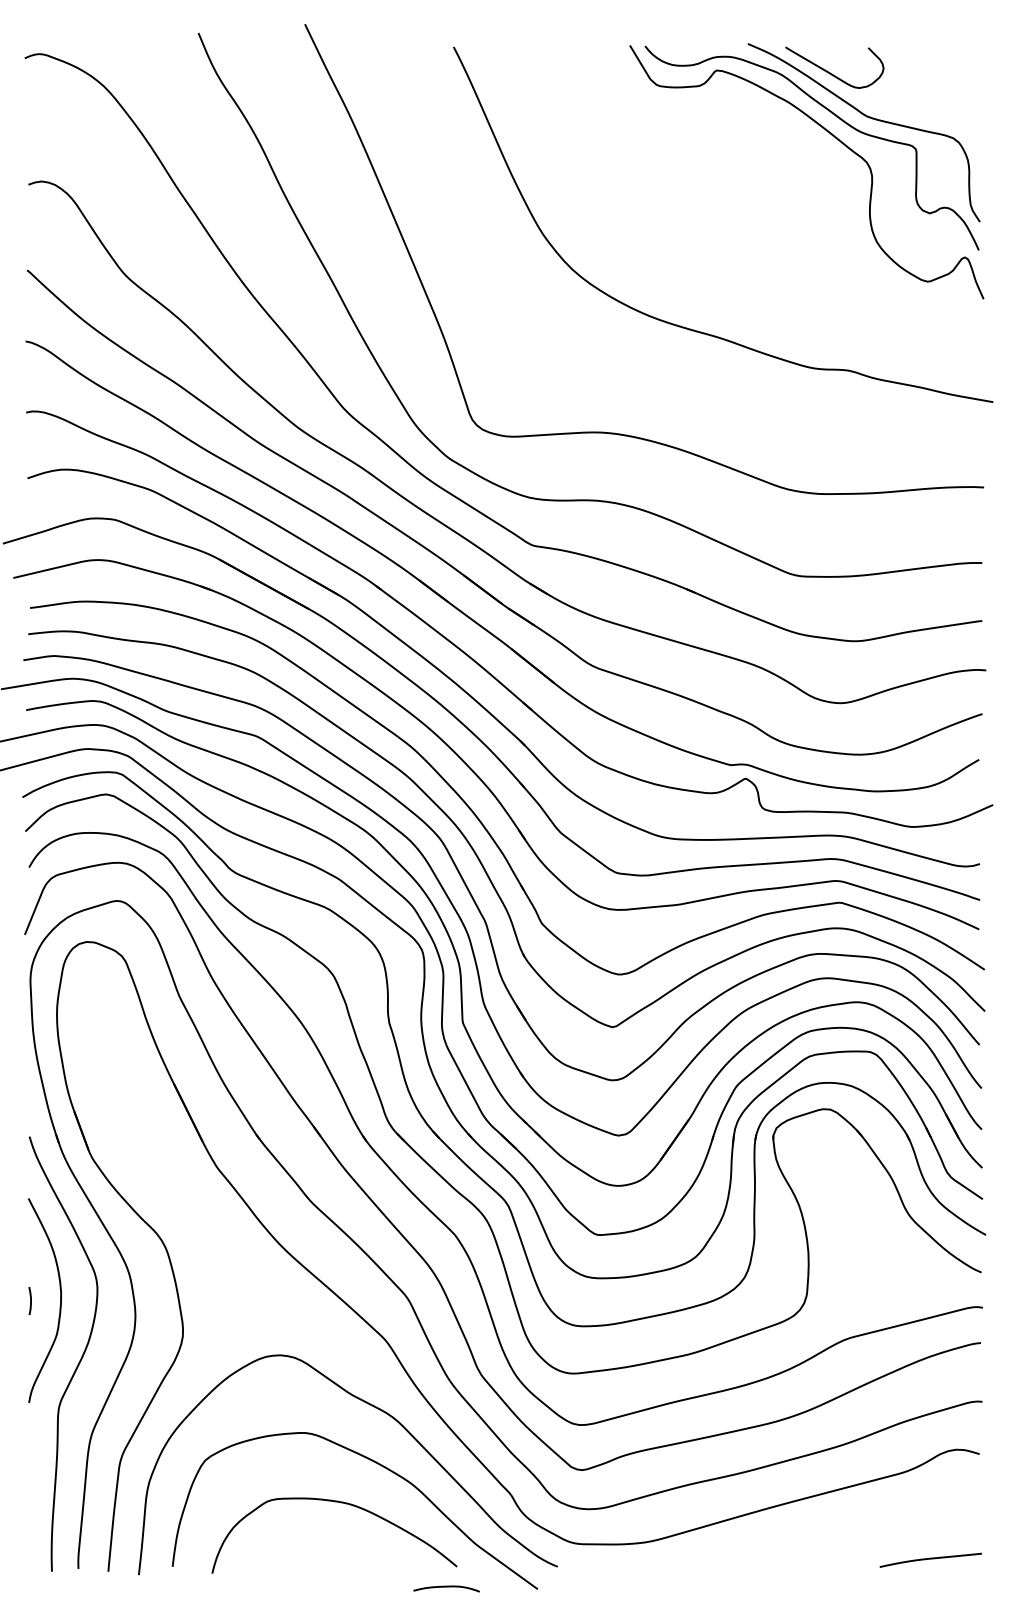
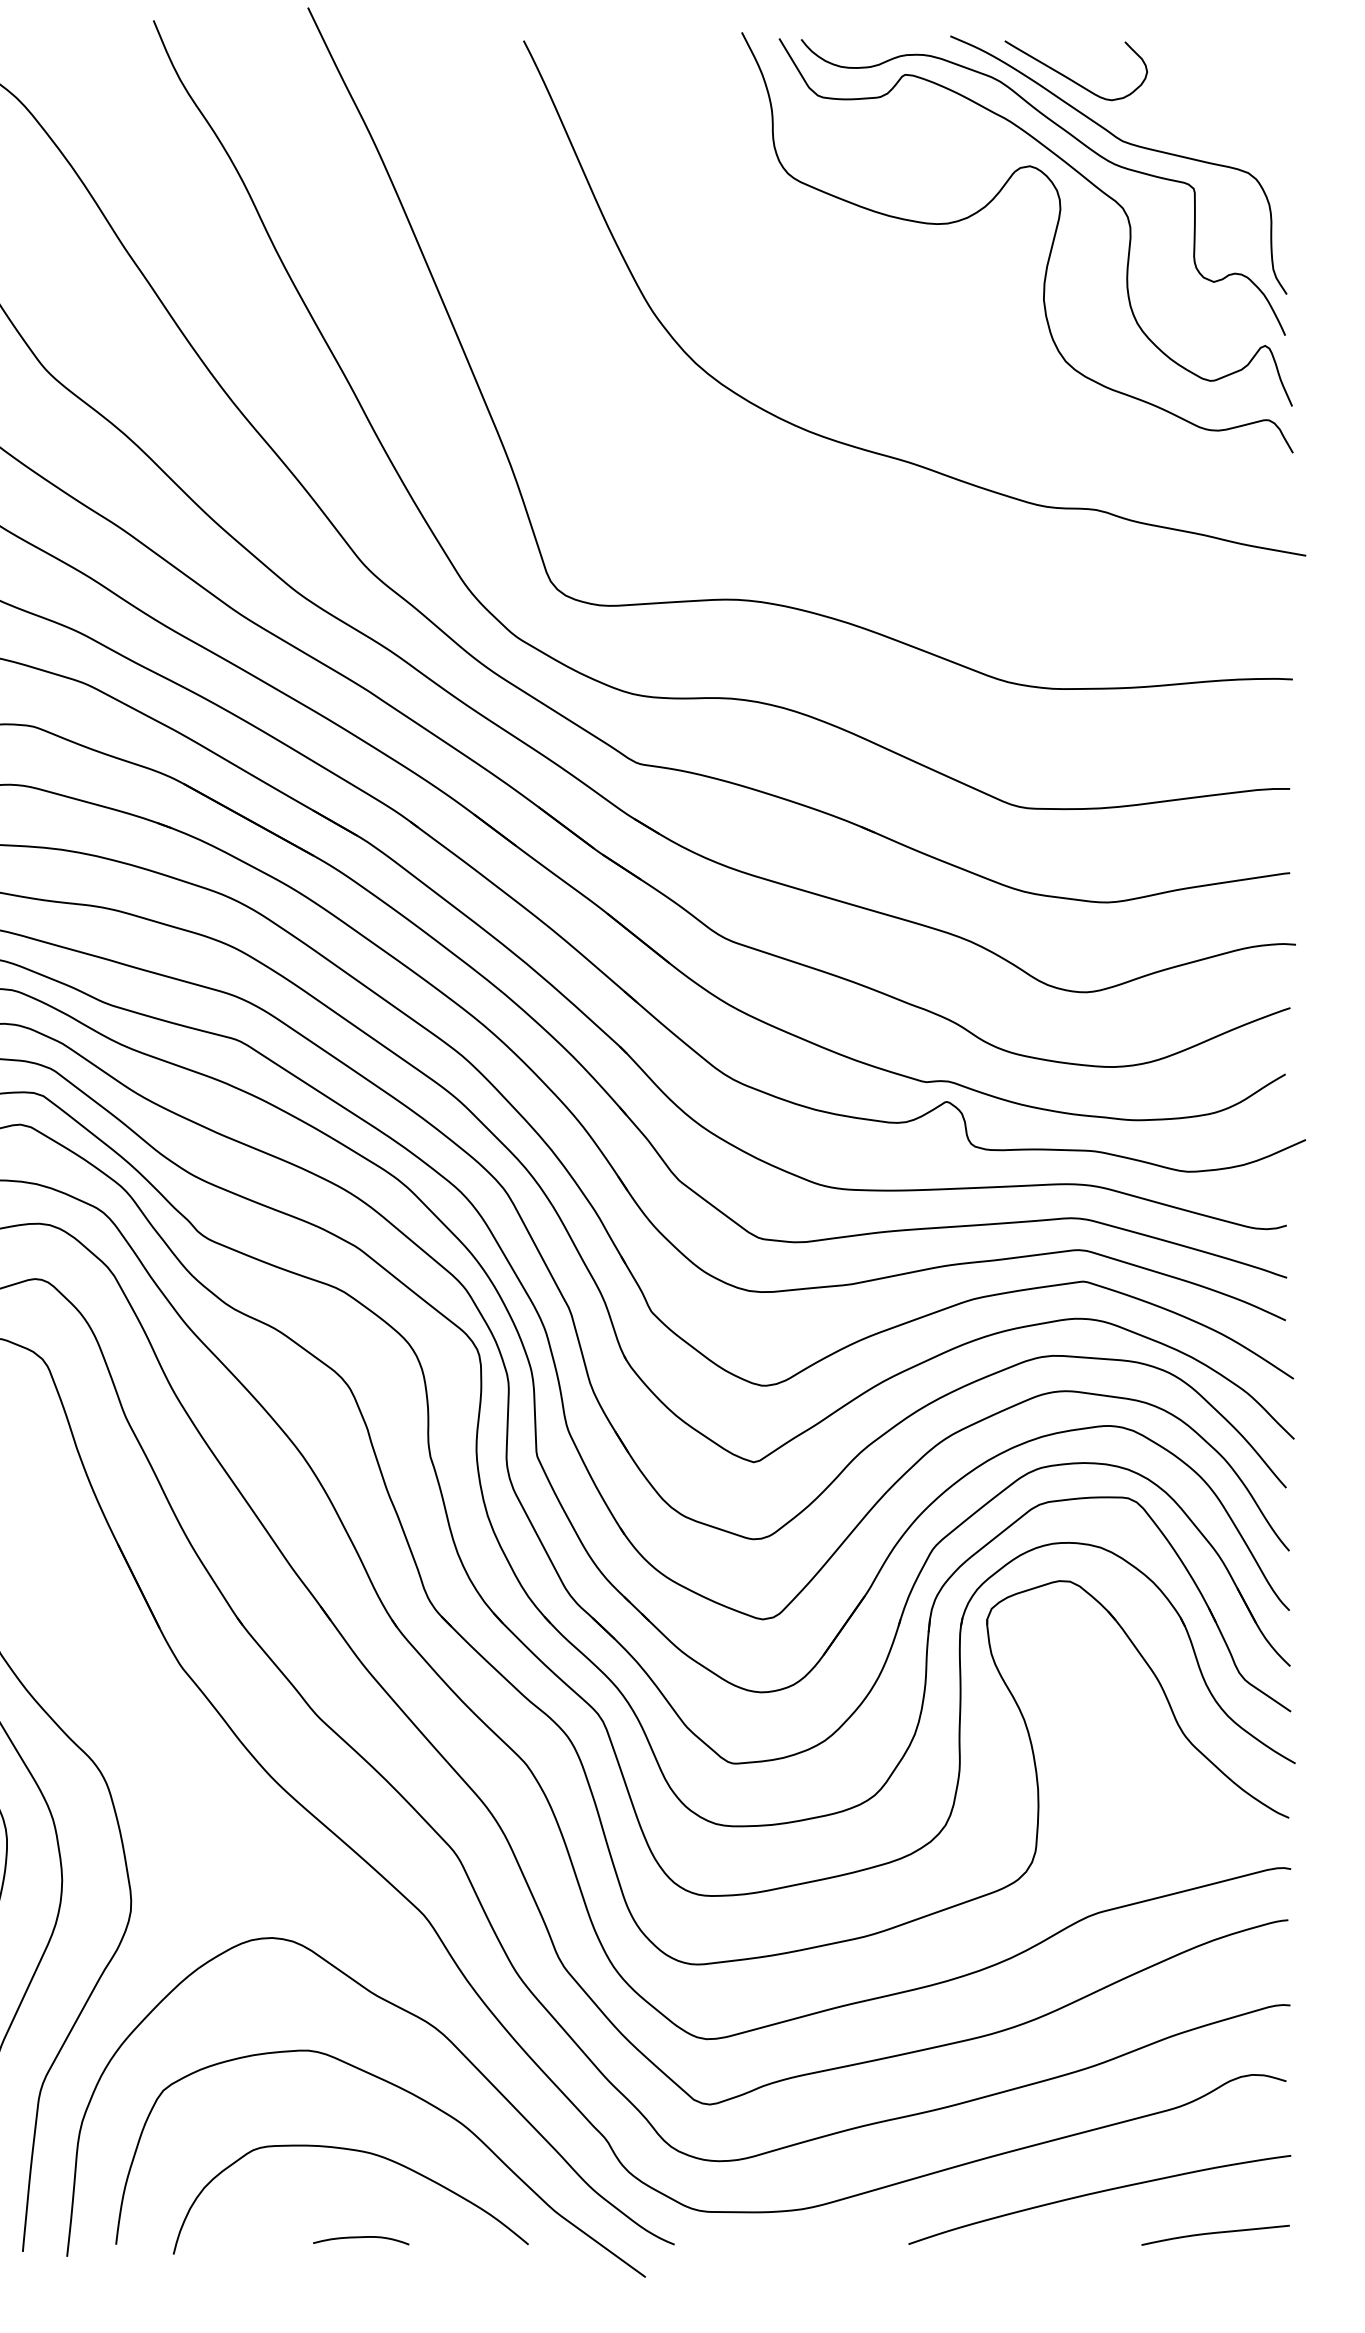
curve: (816, 190) -> (1049, 248), added
curve: (850, 1531) -> (1099, 2193), added
curve: (446, 1587) -> (360, 2238), moved

